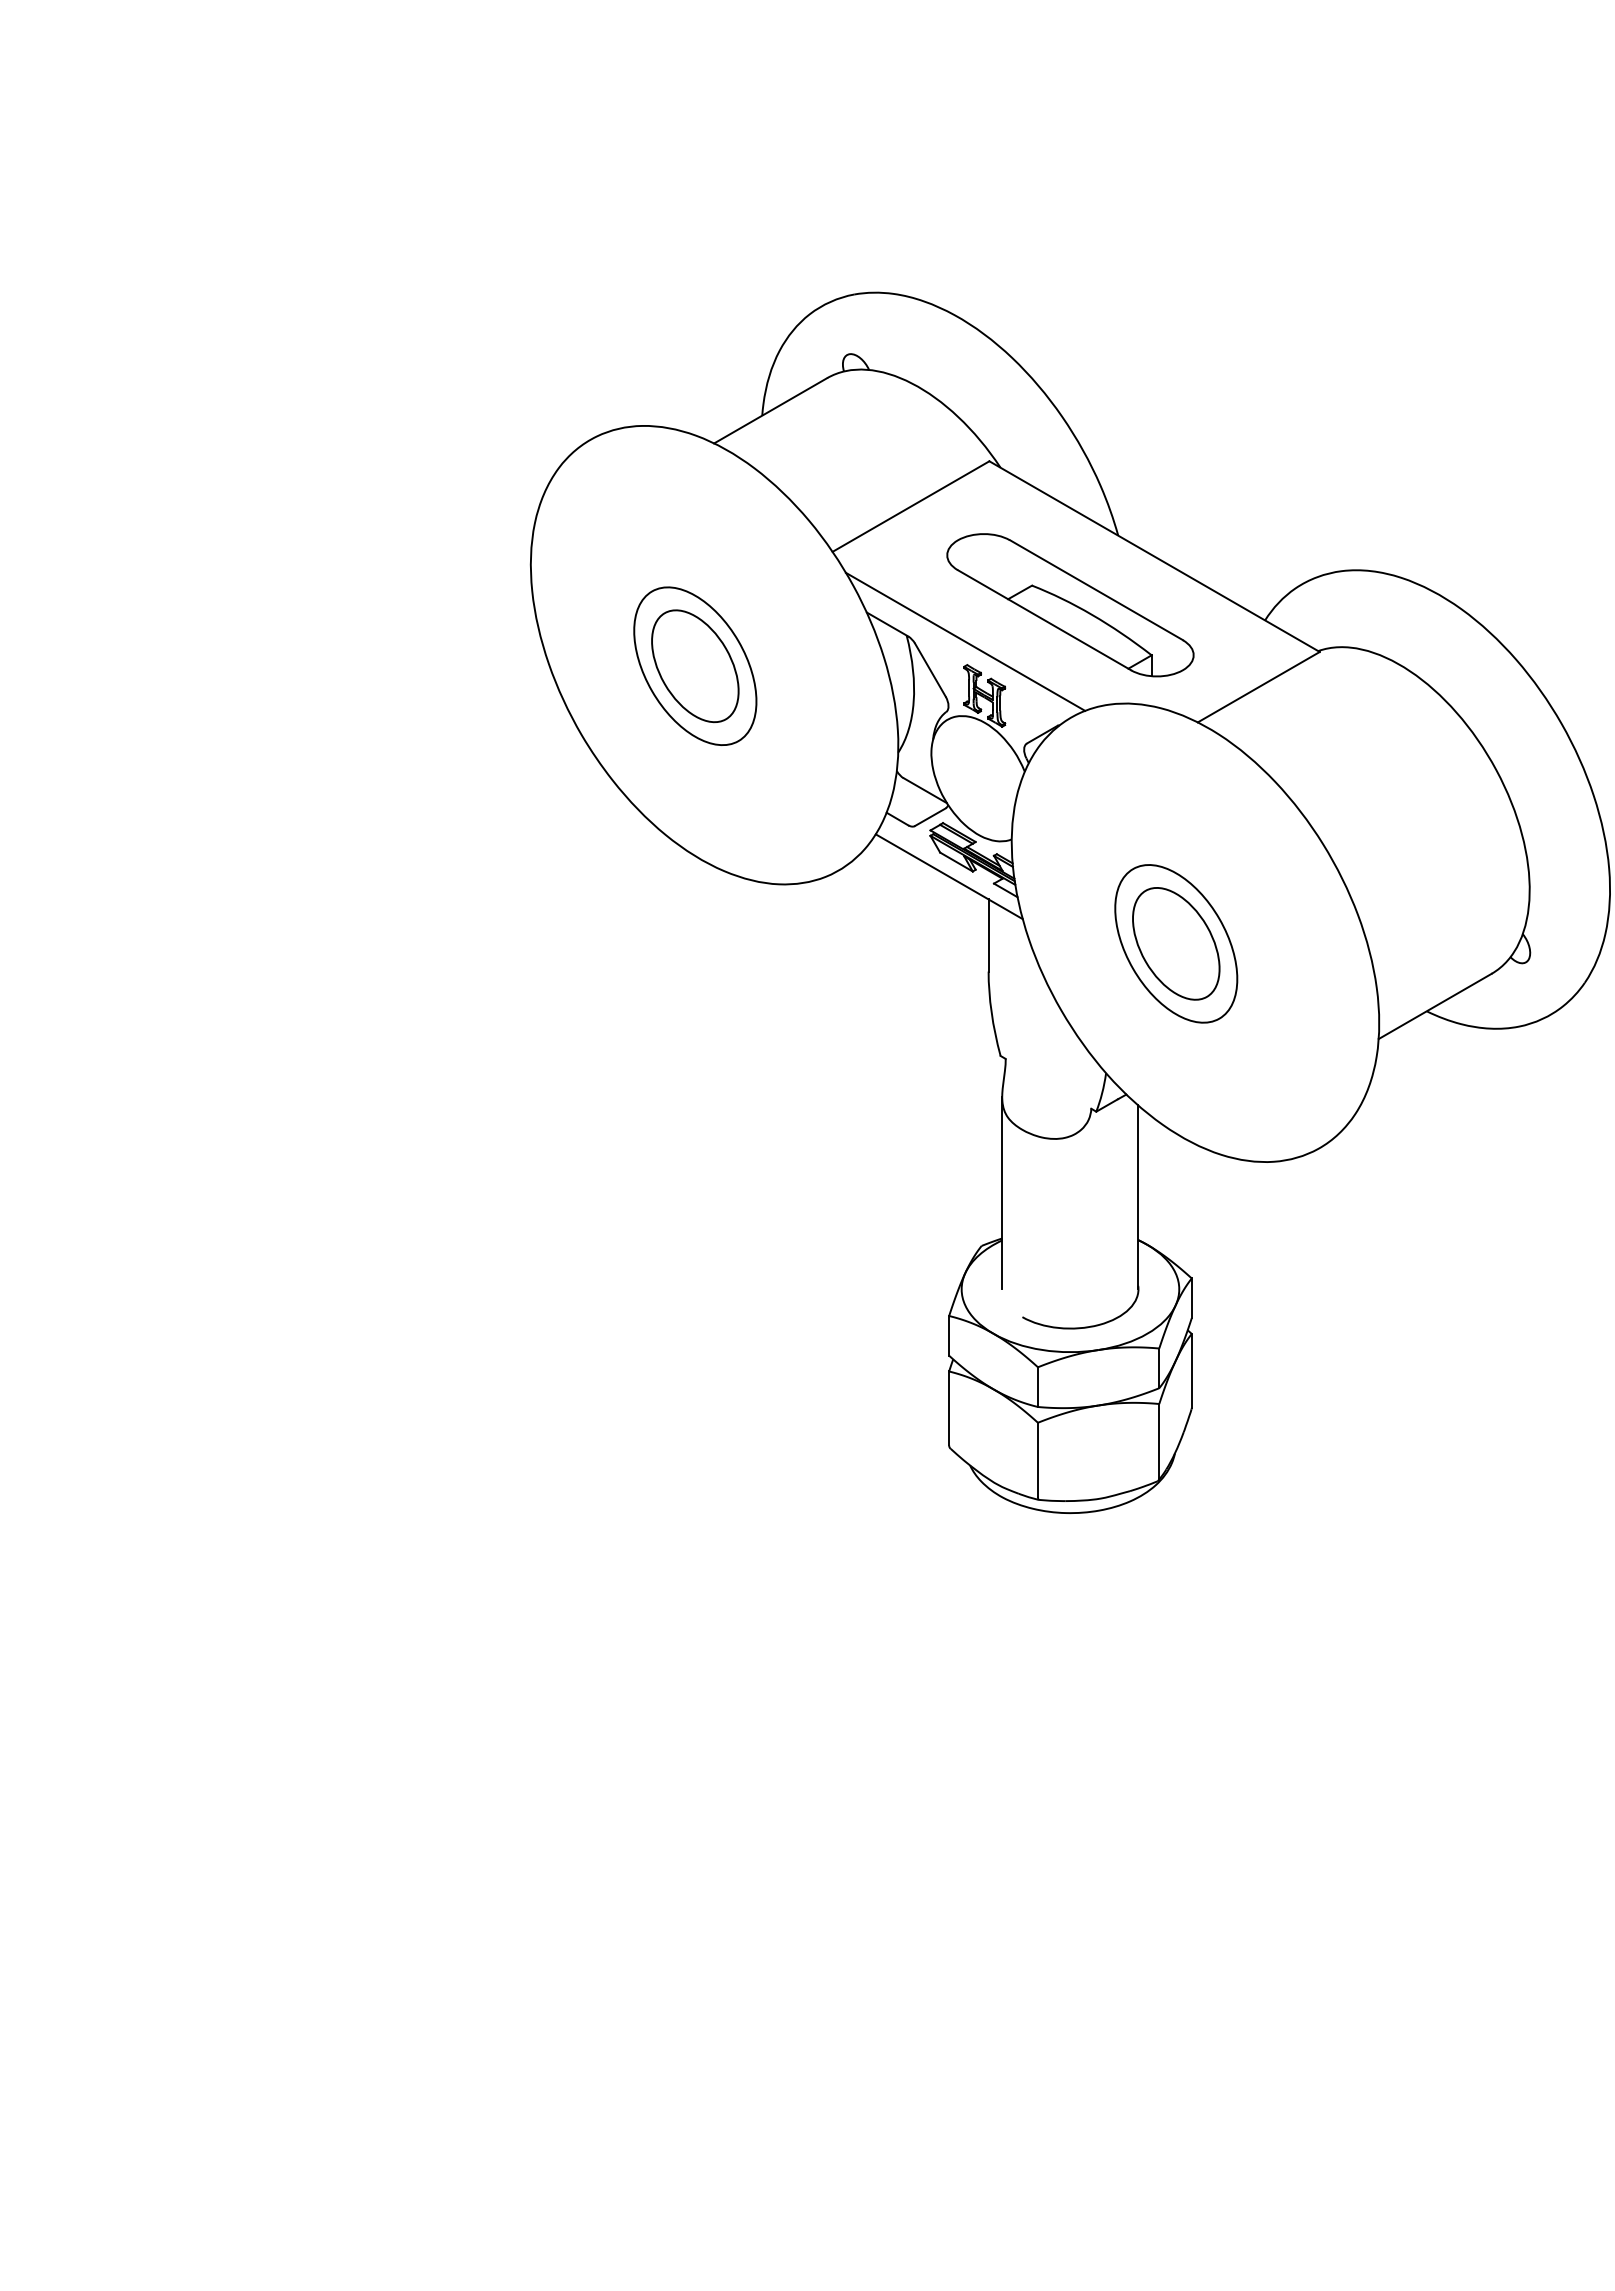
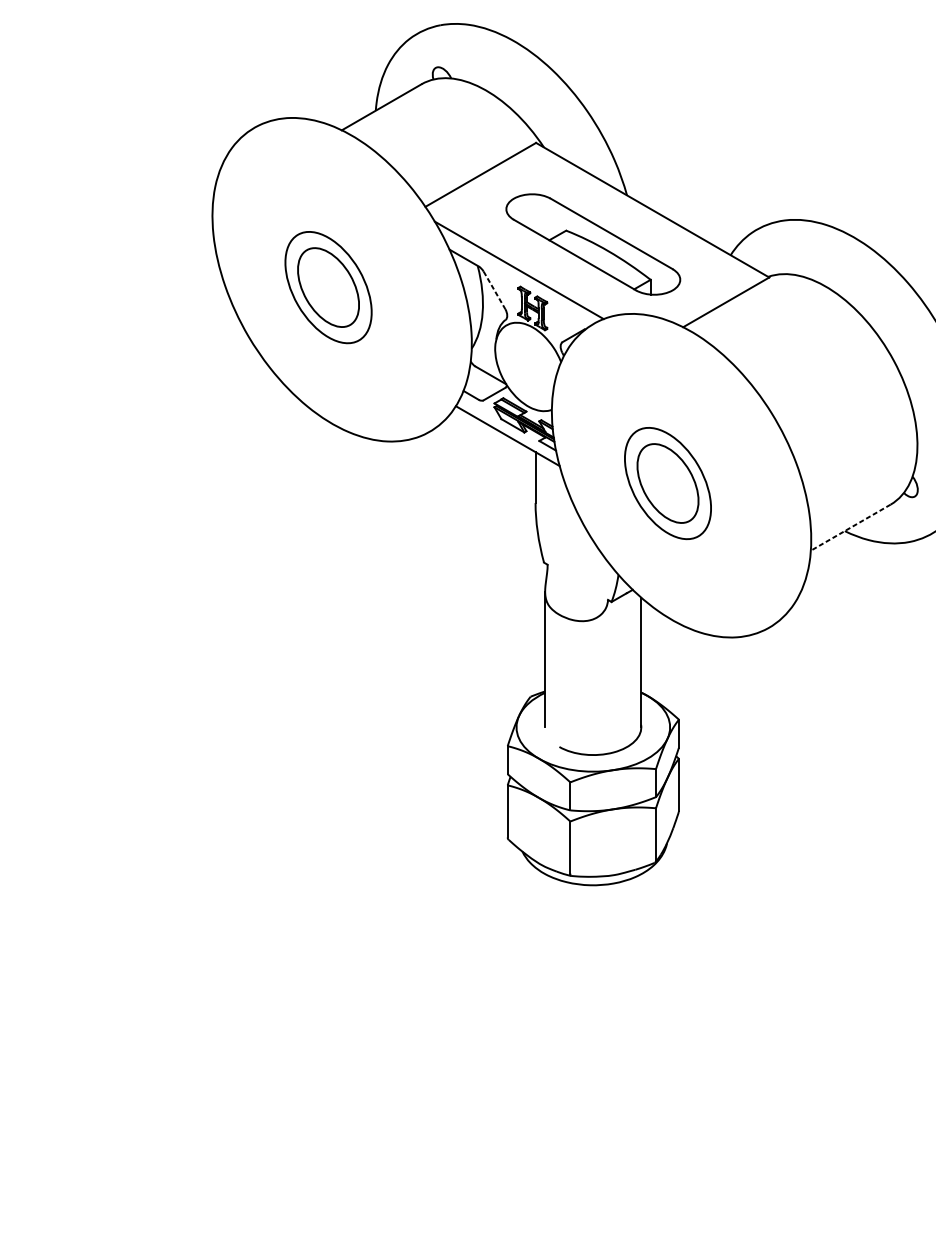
line: (930, 670) -> (494, 290), solid -> dashed
line: (1434, 1006) -> (850, 527), solid -> dashed

